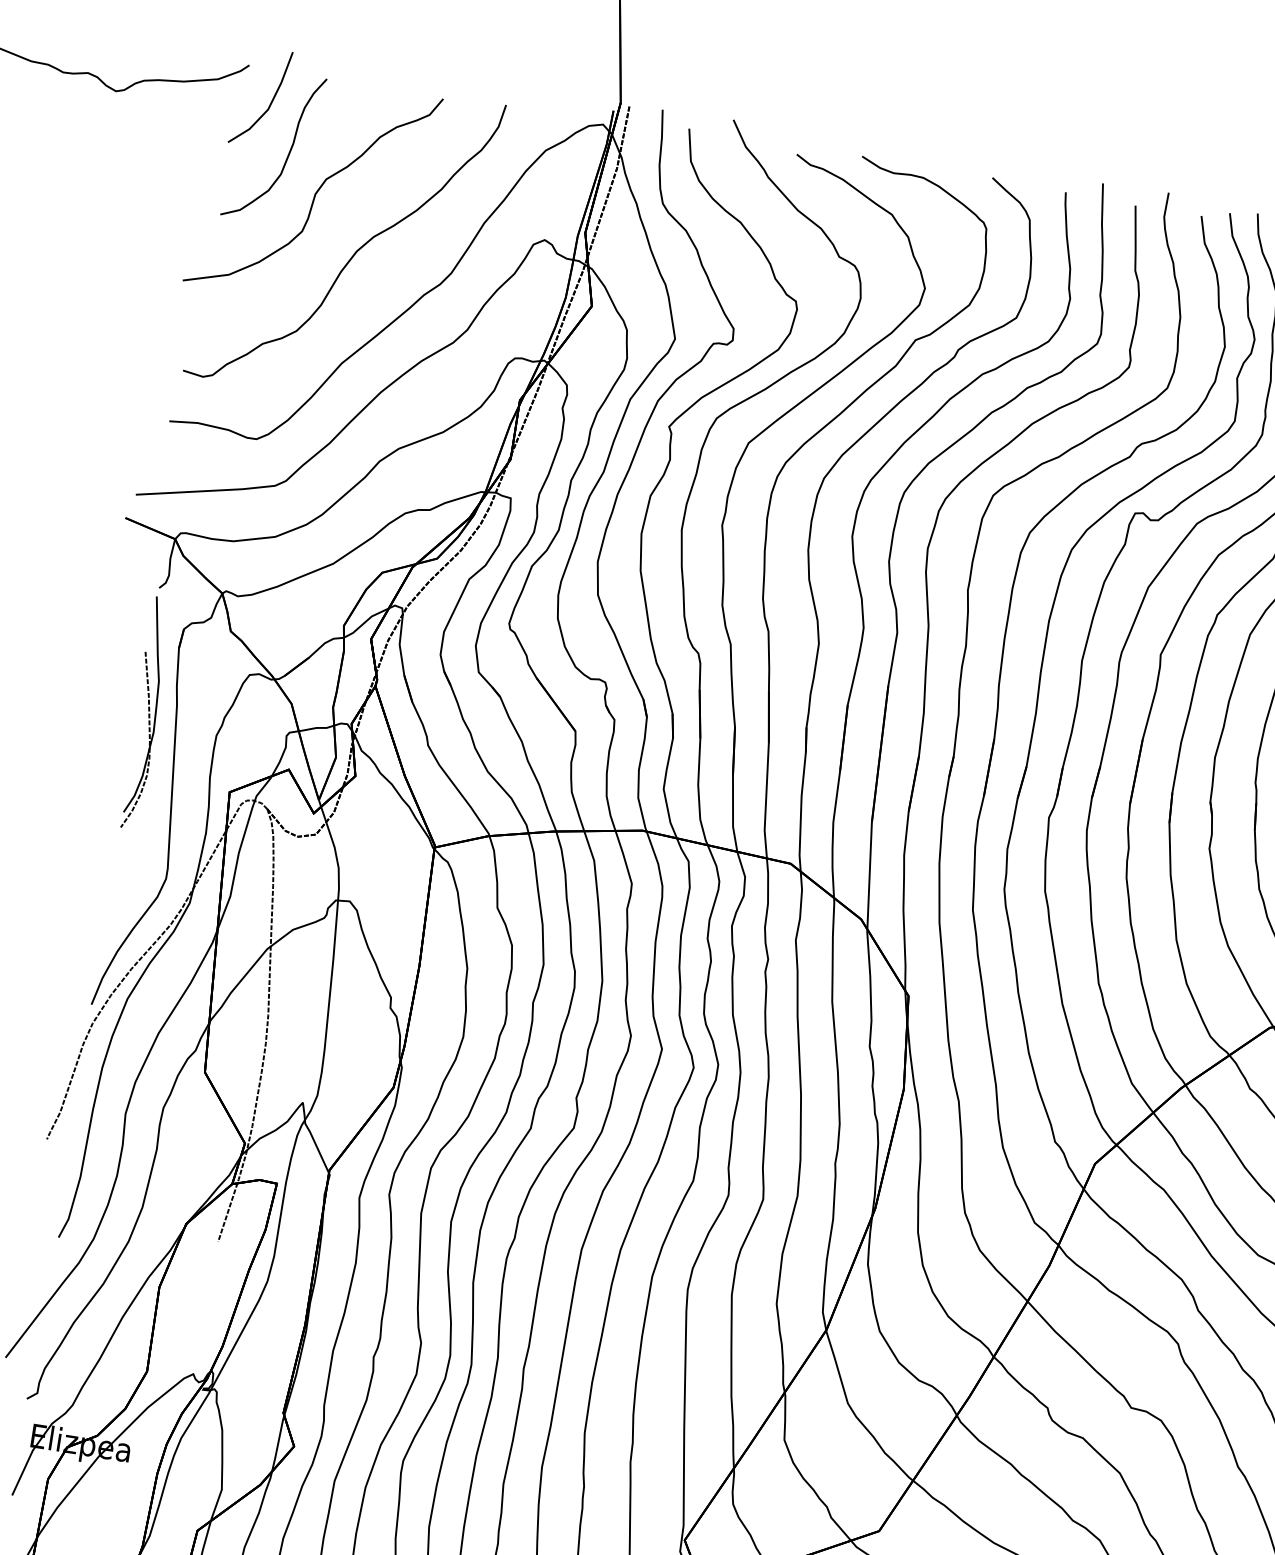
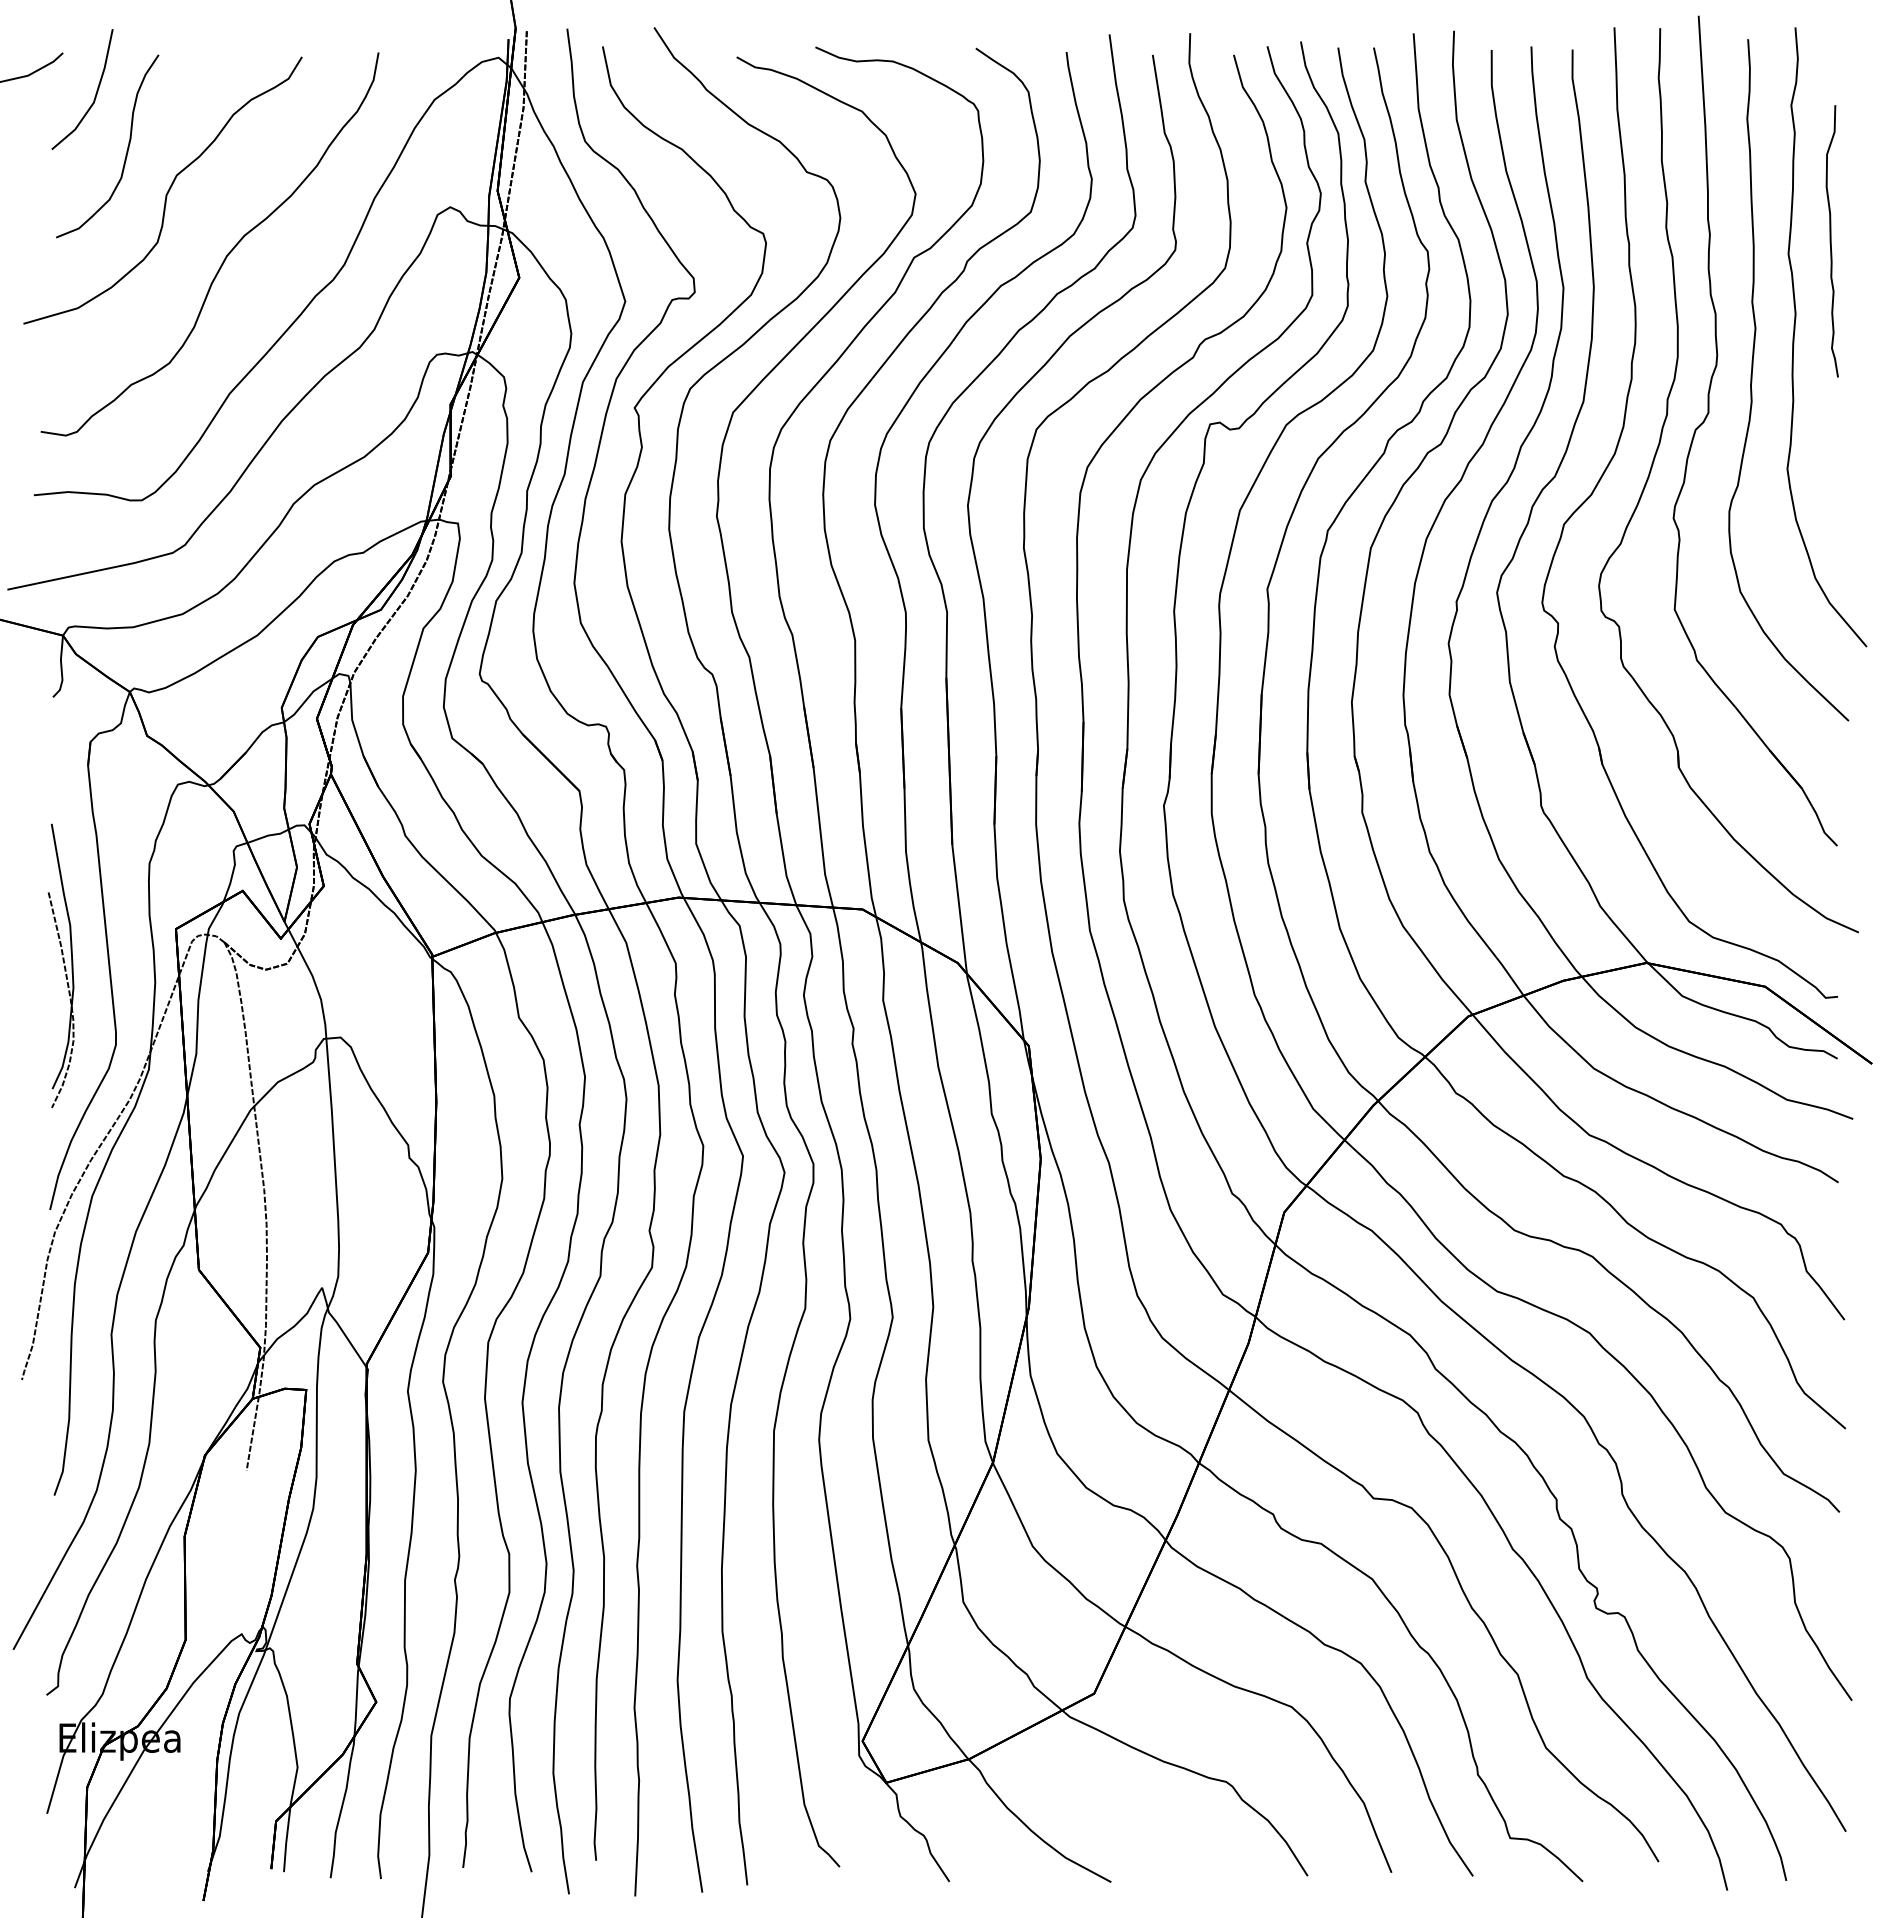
part: (146, 712) -> (61, 965), moved

